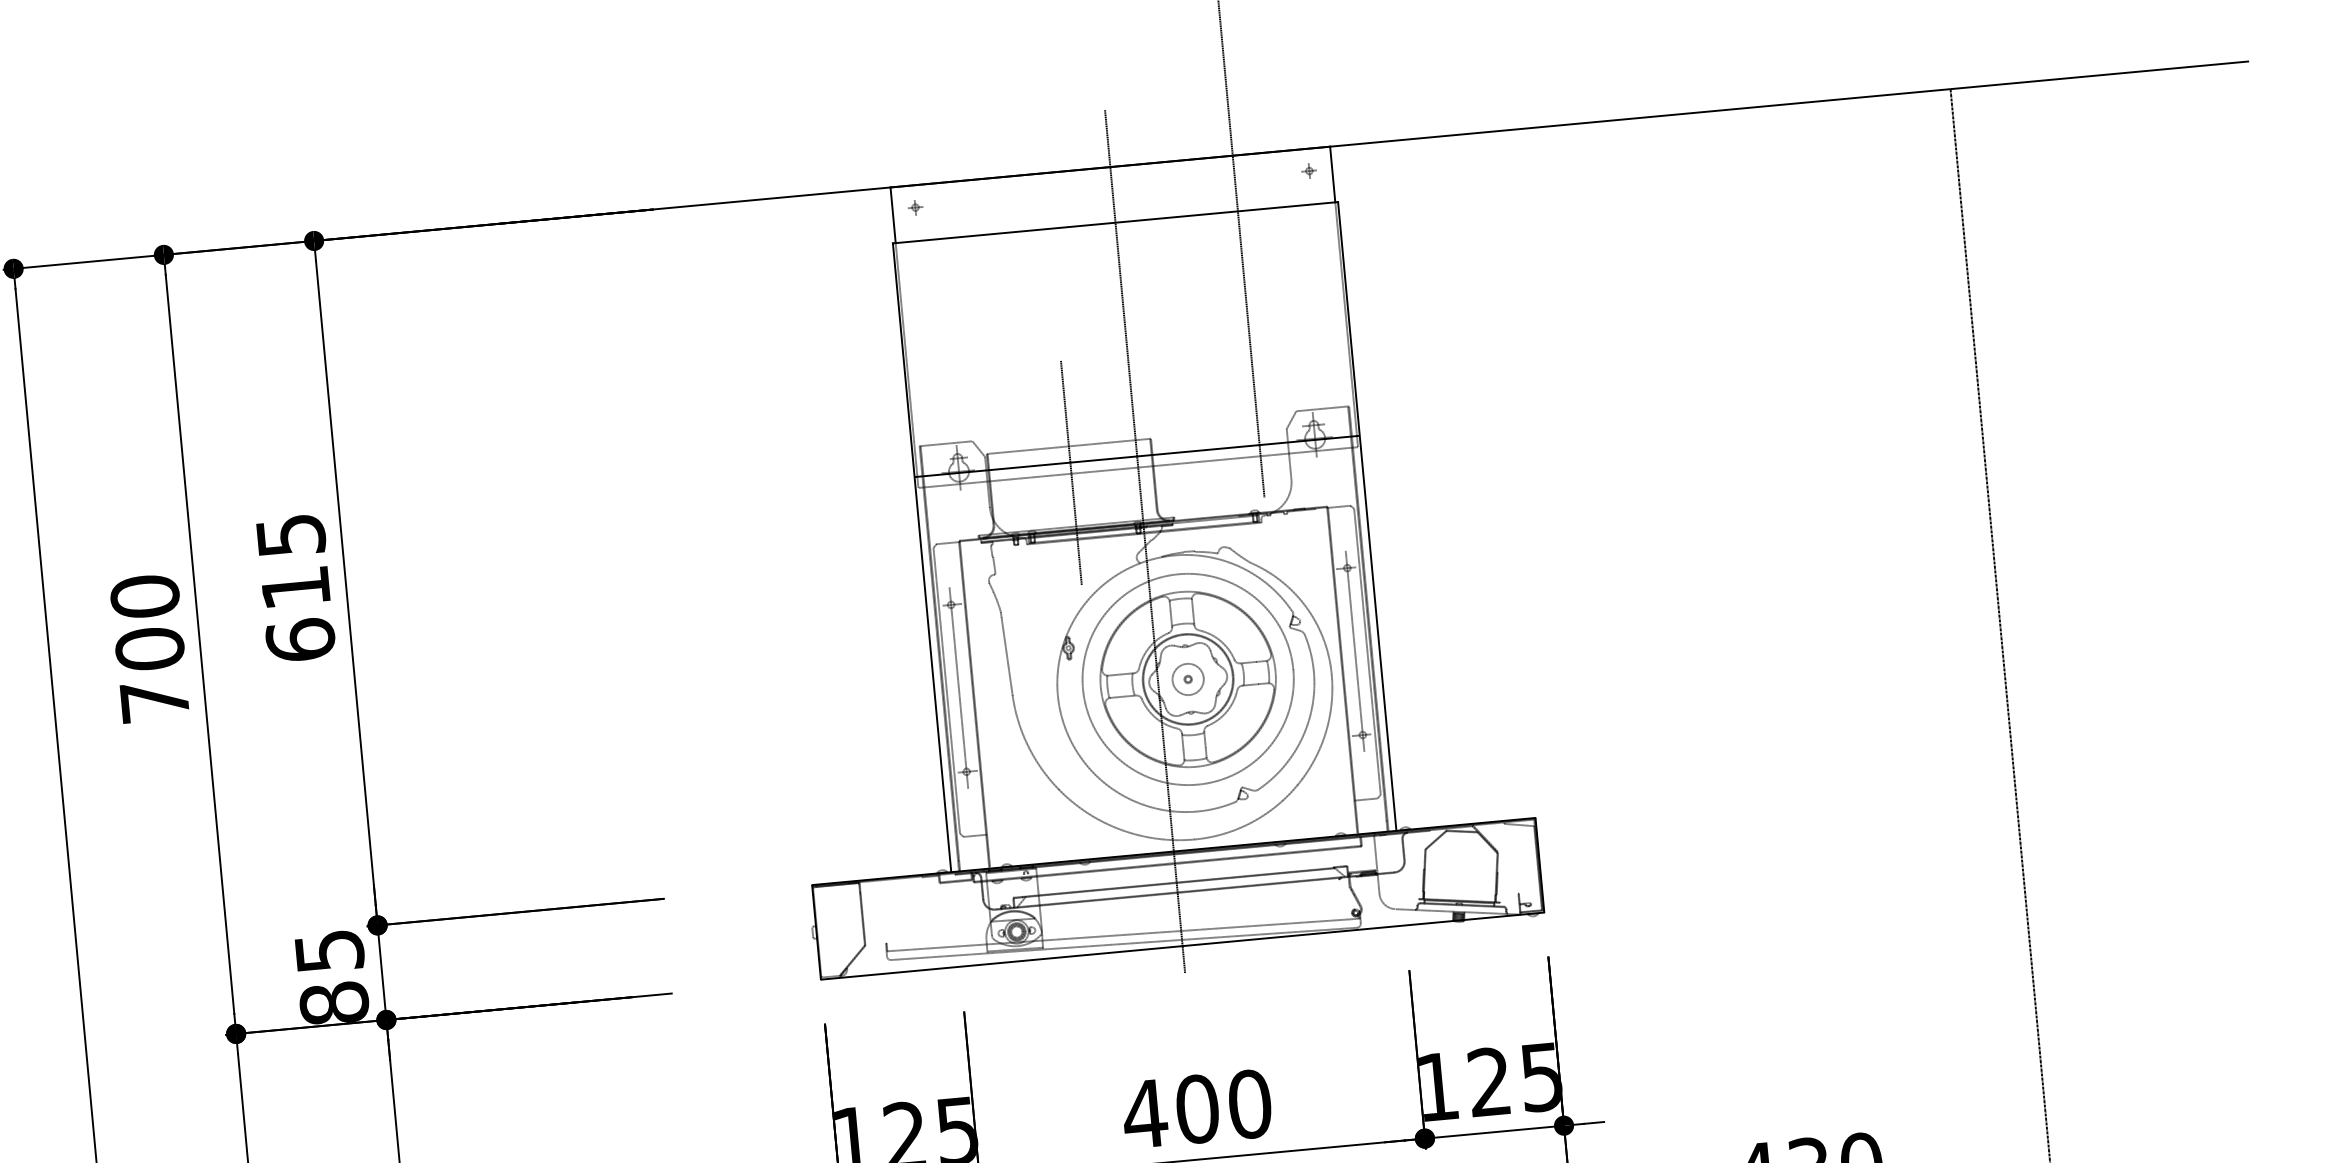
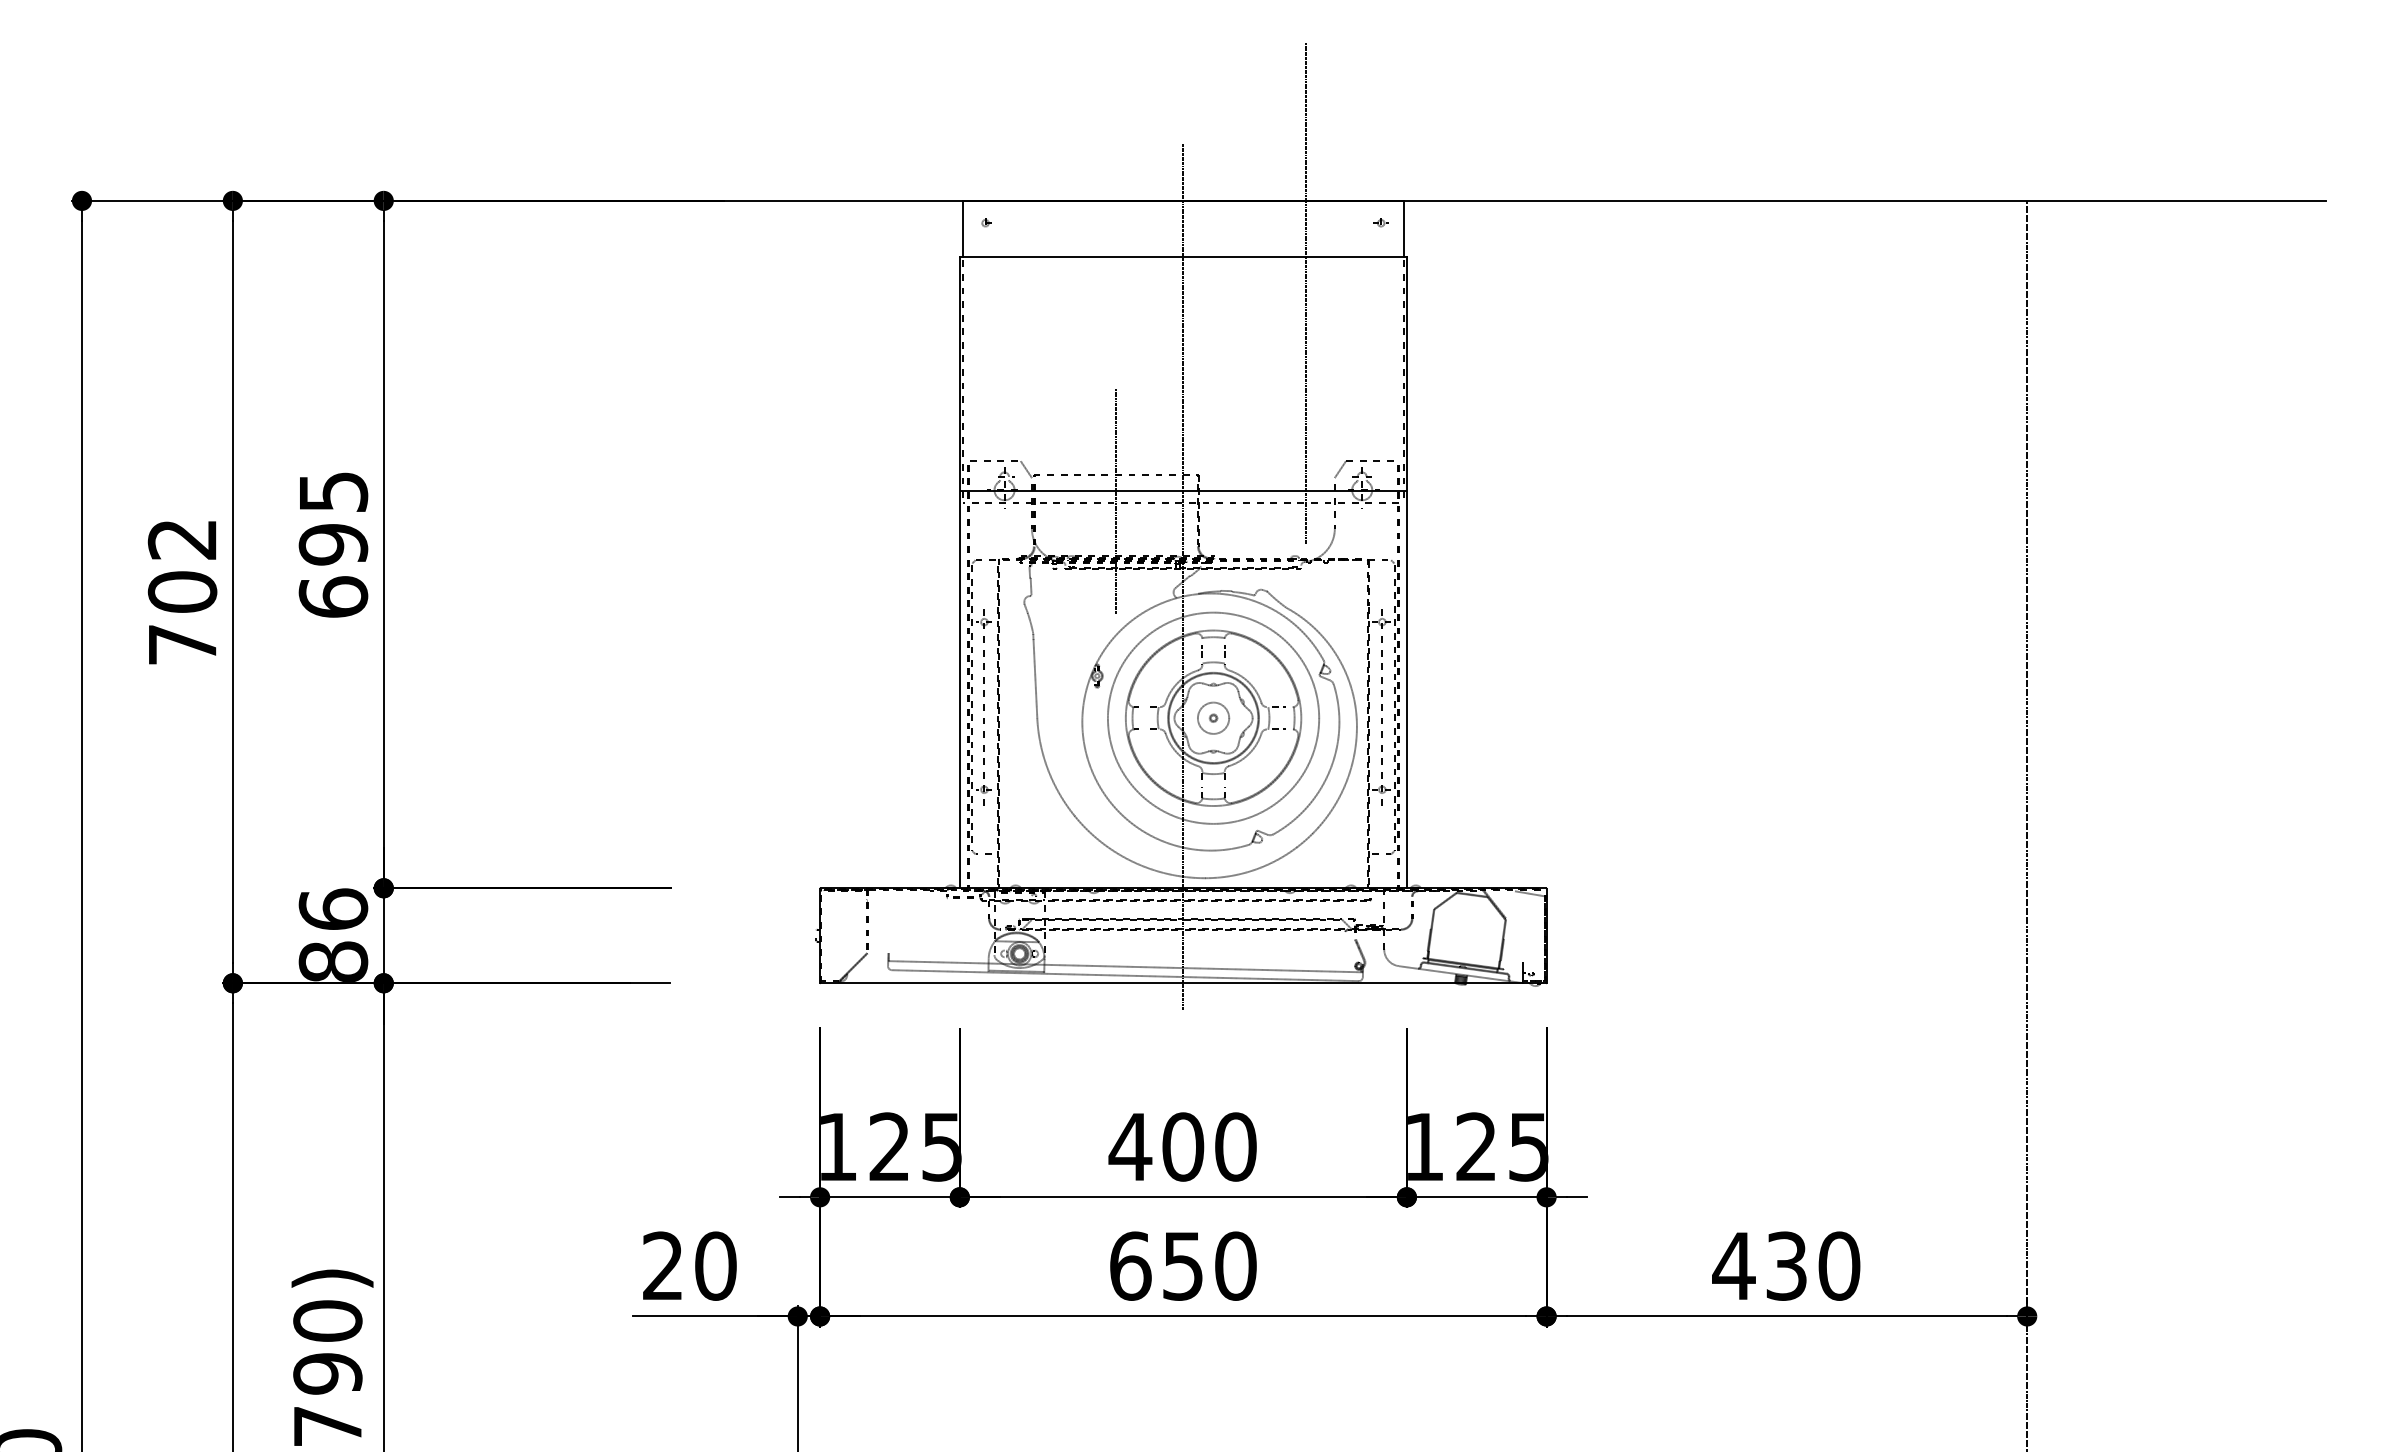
text: (295, 587) -> (333, 544), 615 -> 695
text: (145, 596) -> (182, 539), 700 -> 702
text: (329, 950) -> (333, 908), 85 -> 86

